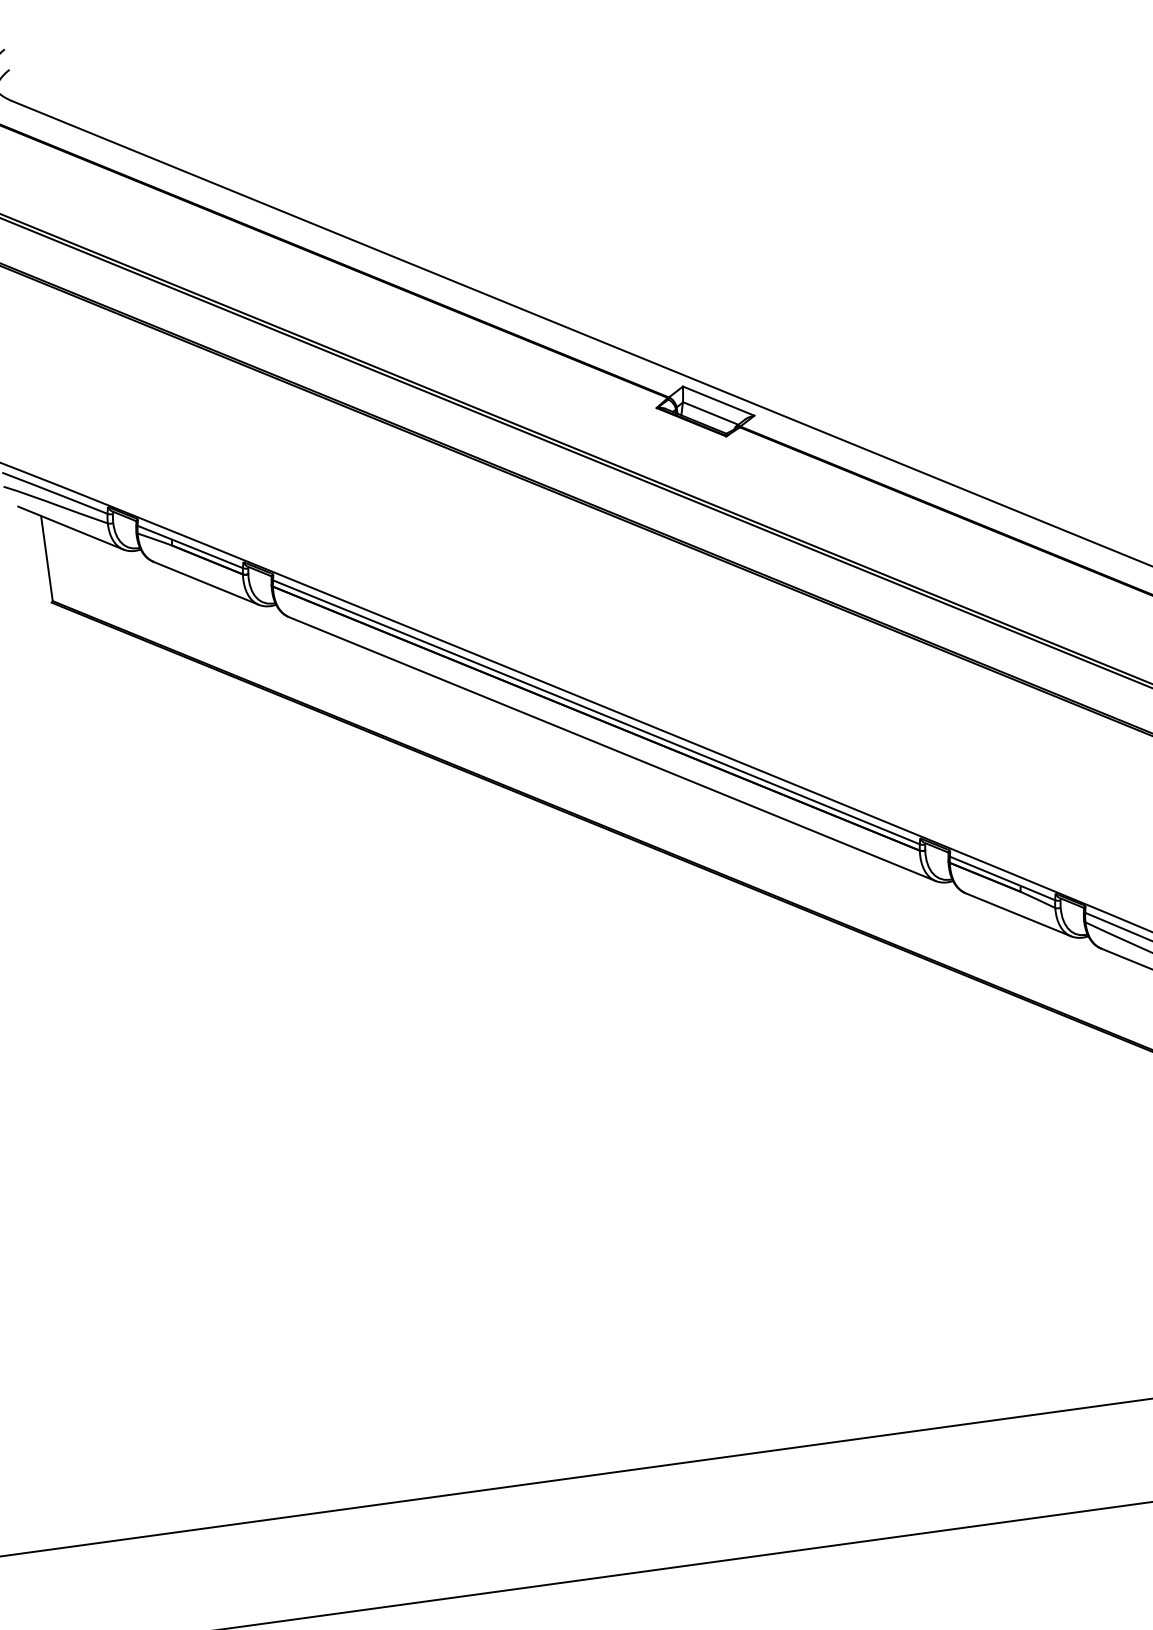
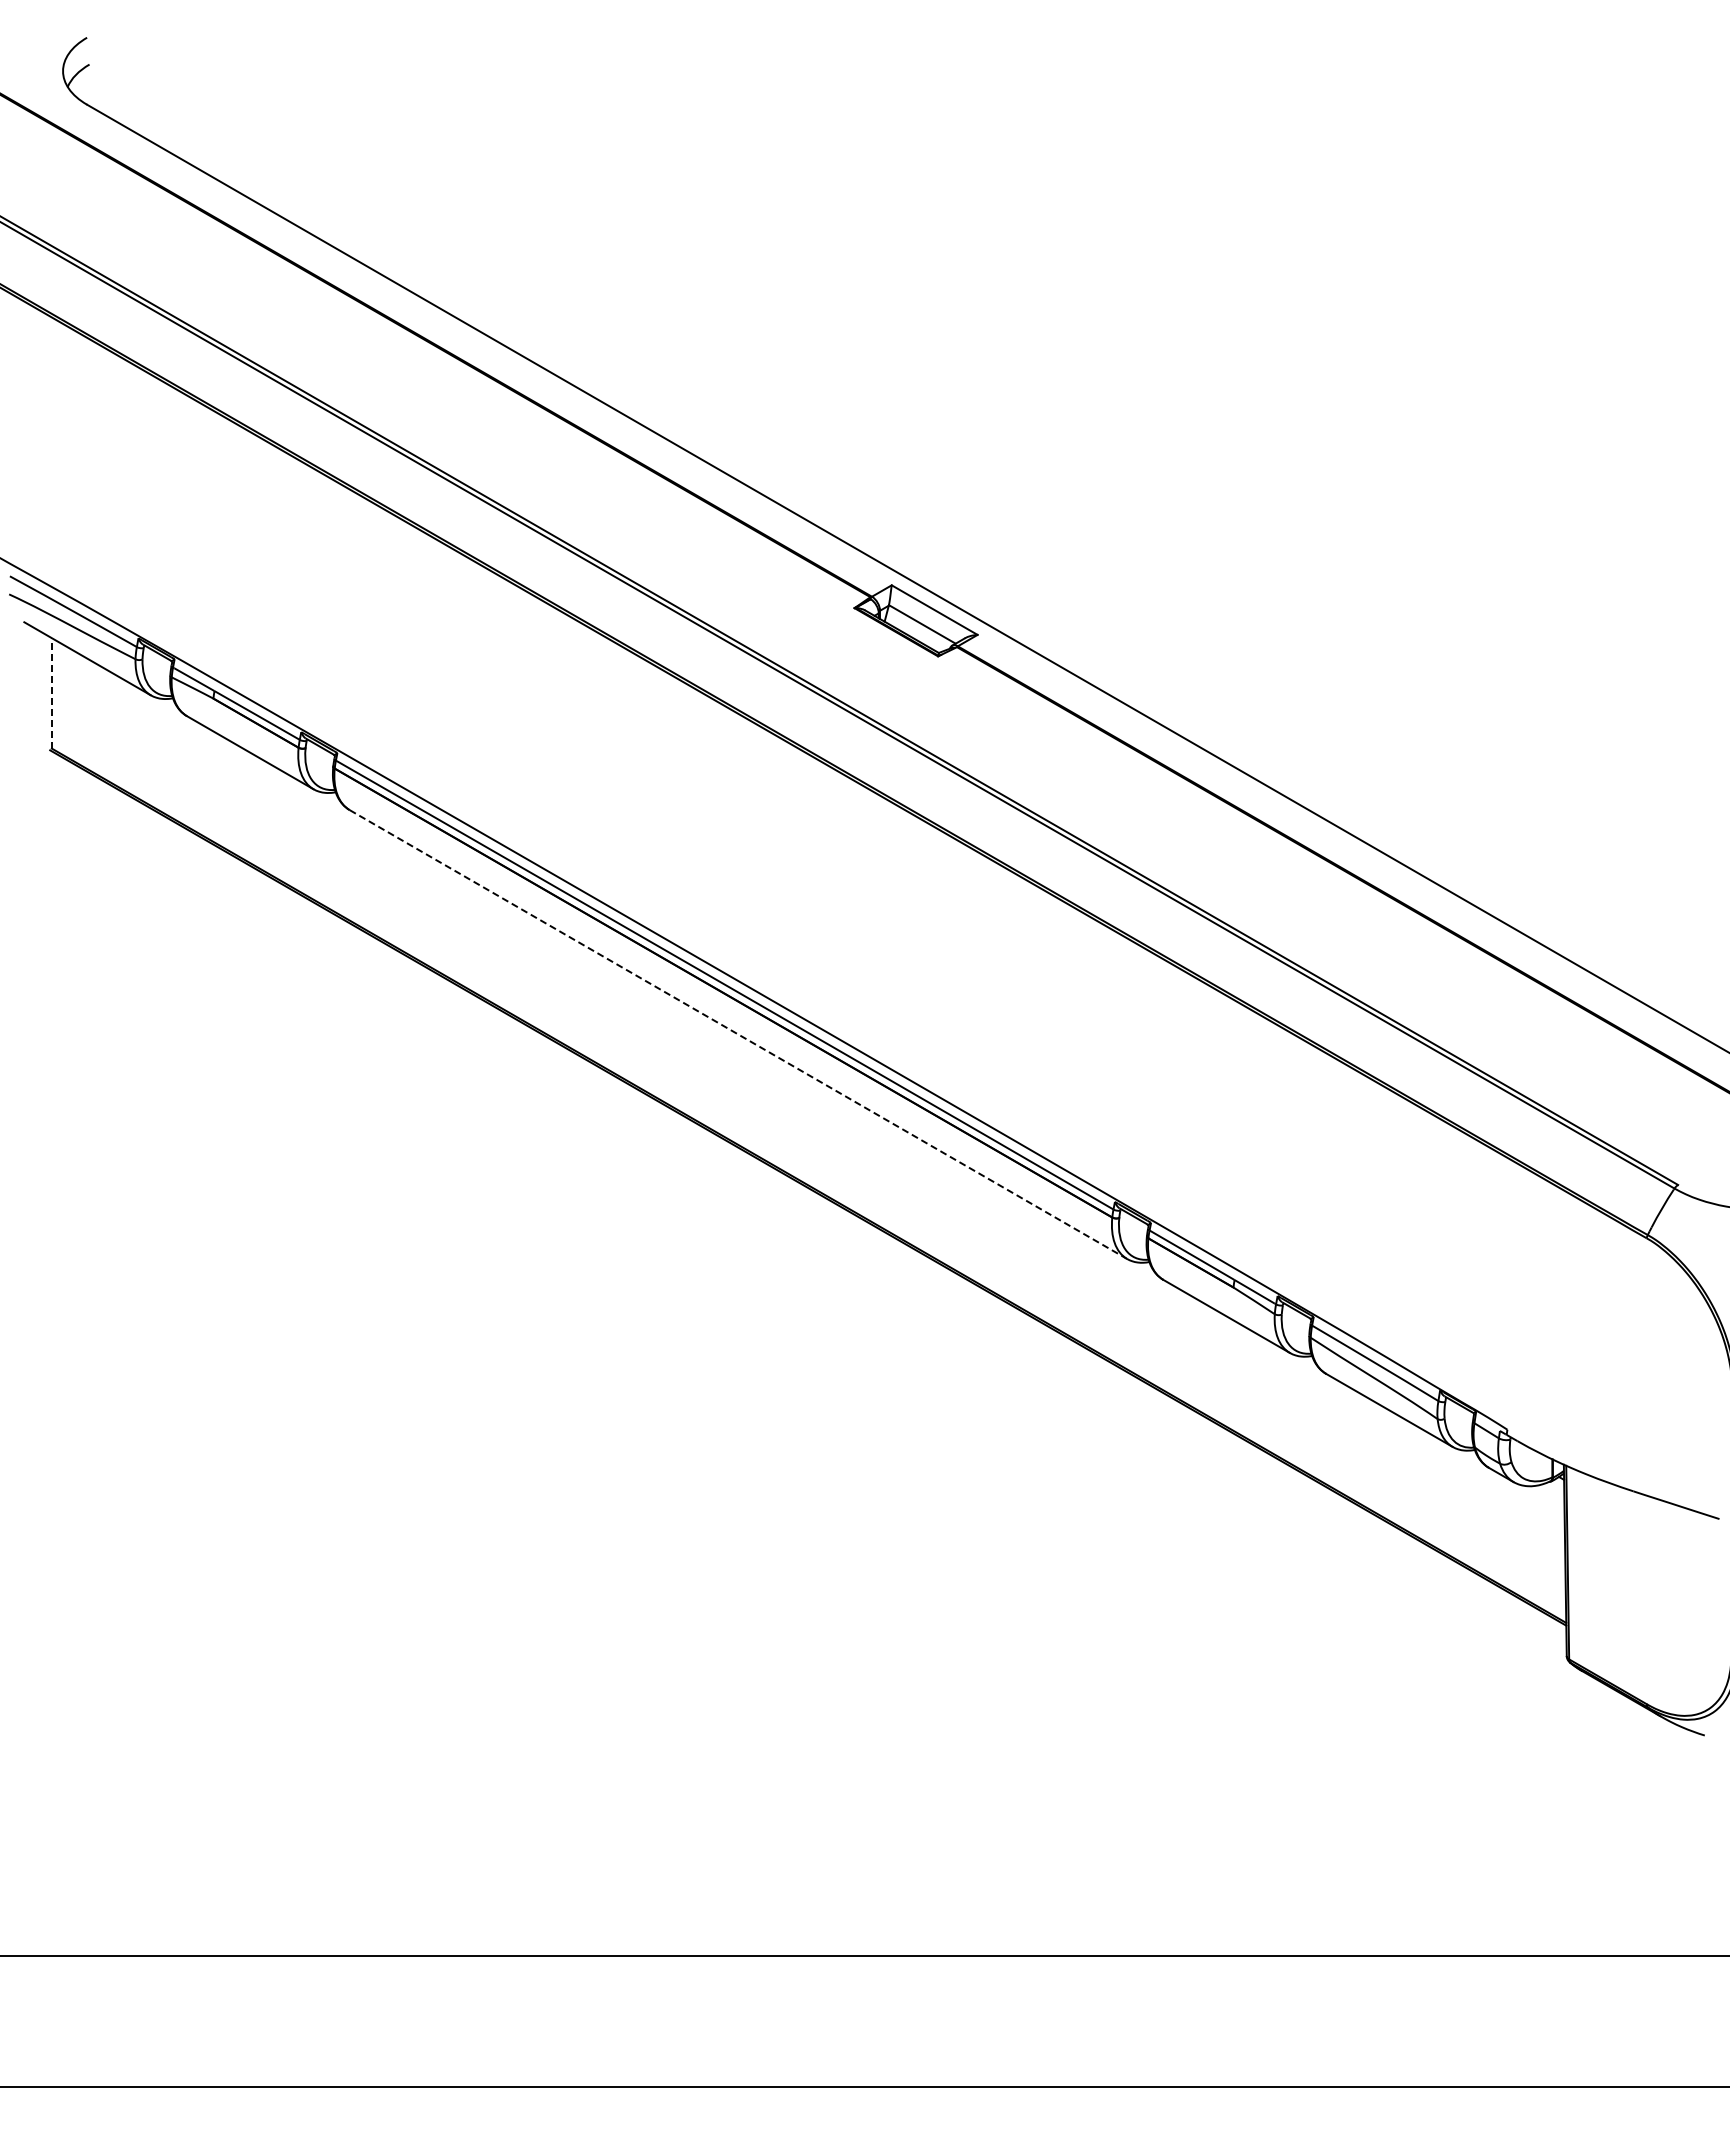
line: (46, 557) -> (51, 692), solid -> dashed
line: (612, 749) -> (738, 1034), solid -> dashed

